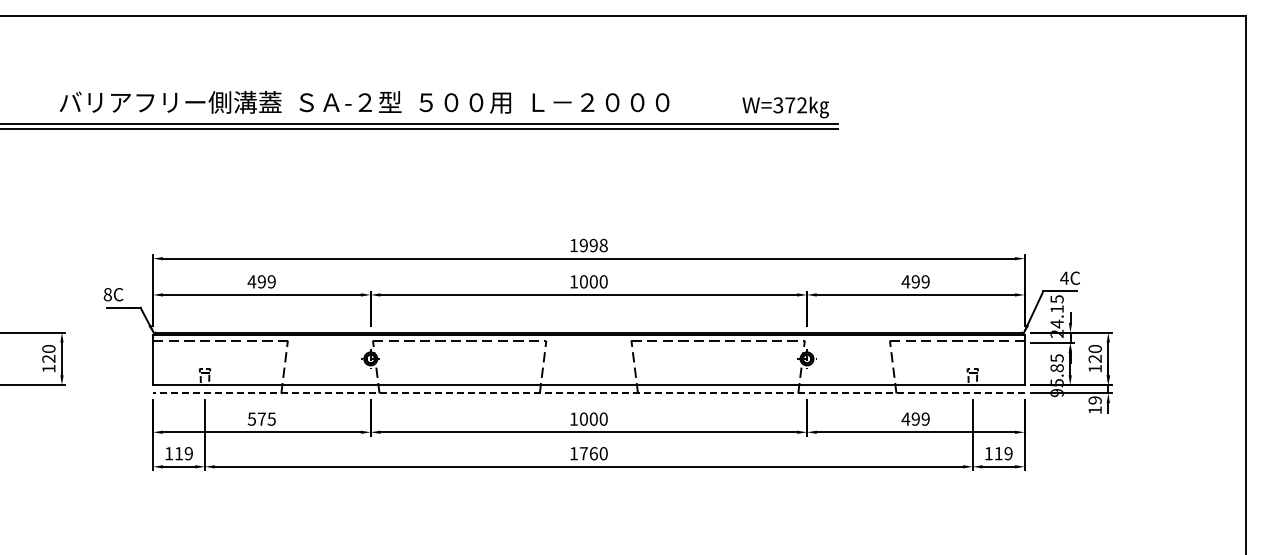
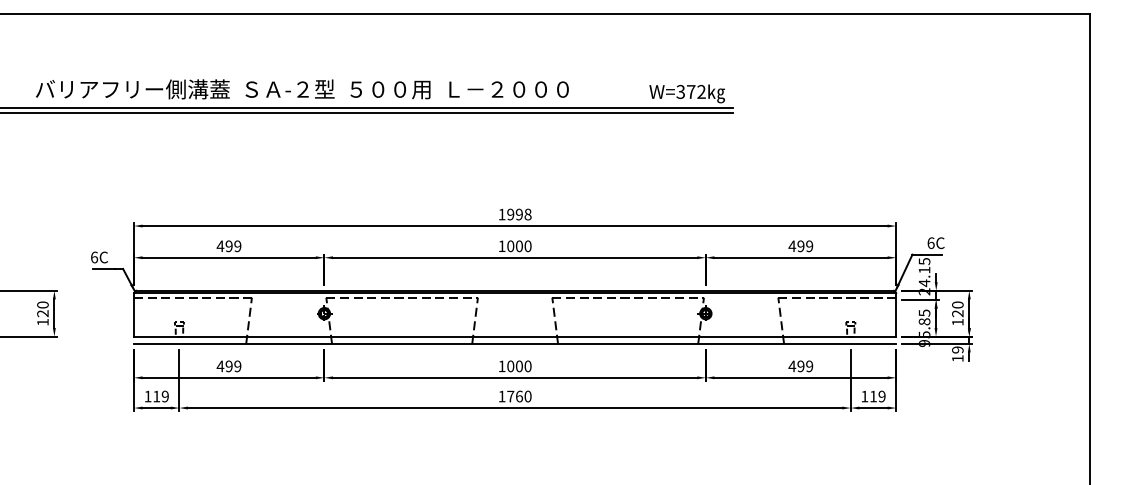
text: (364, 101) -> (302, 88), moved
text: (1064, 277) -> (930, 242), 4C -> 6C
text: (107, 294) -> (94, 257), 8C -> 6C
line: (588, 393) -> (514, 343), dashed -> solid
text: (261, 418) -> (228, 365), 575 -> 499

